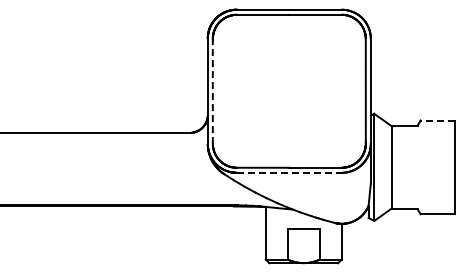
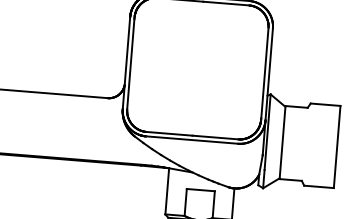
line: (212, 92) -> (130, 64), dashed -> solid
line: (437, 120) -> (325, 104), dashed -> solid
line: (289, 172) -> (192, 139), dashed -> solid

